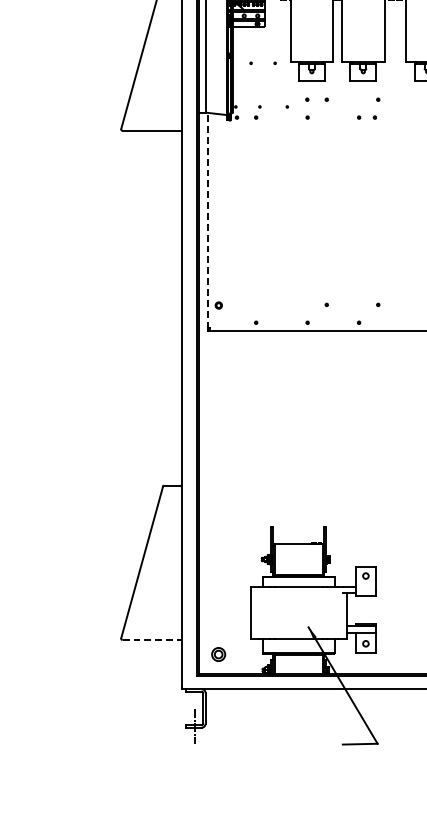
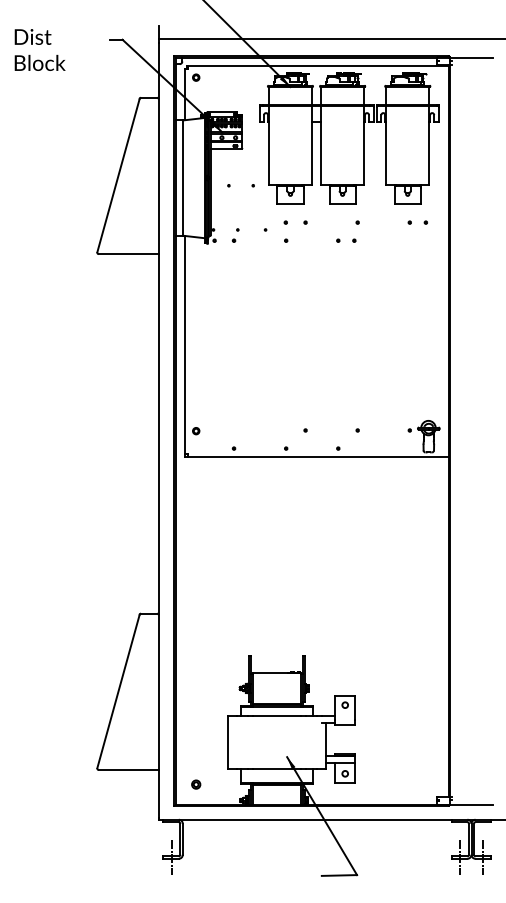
line: (207, 220) -> (184, 344), dashed -> solid
line: (151, 640) -> (128, 770), dashed -> solid
part: (219, 654) -> (196, 784), size x0.62

